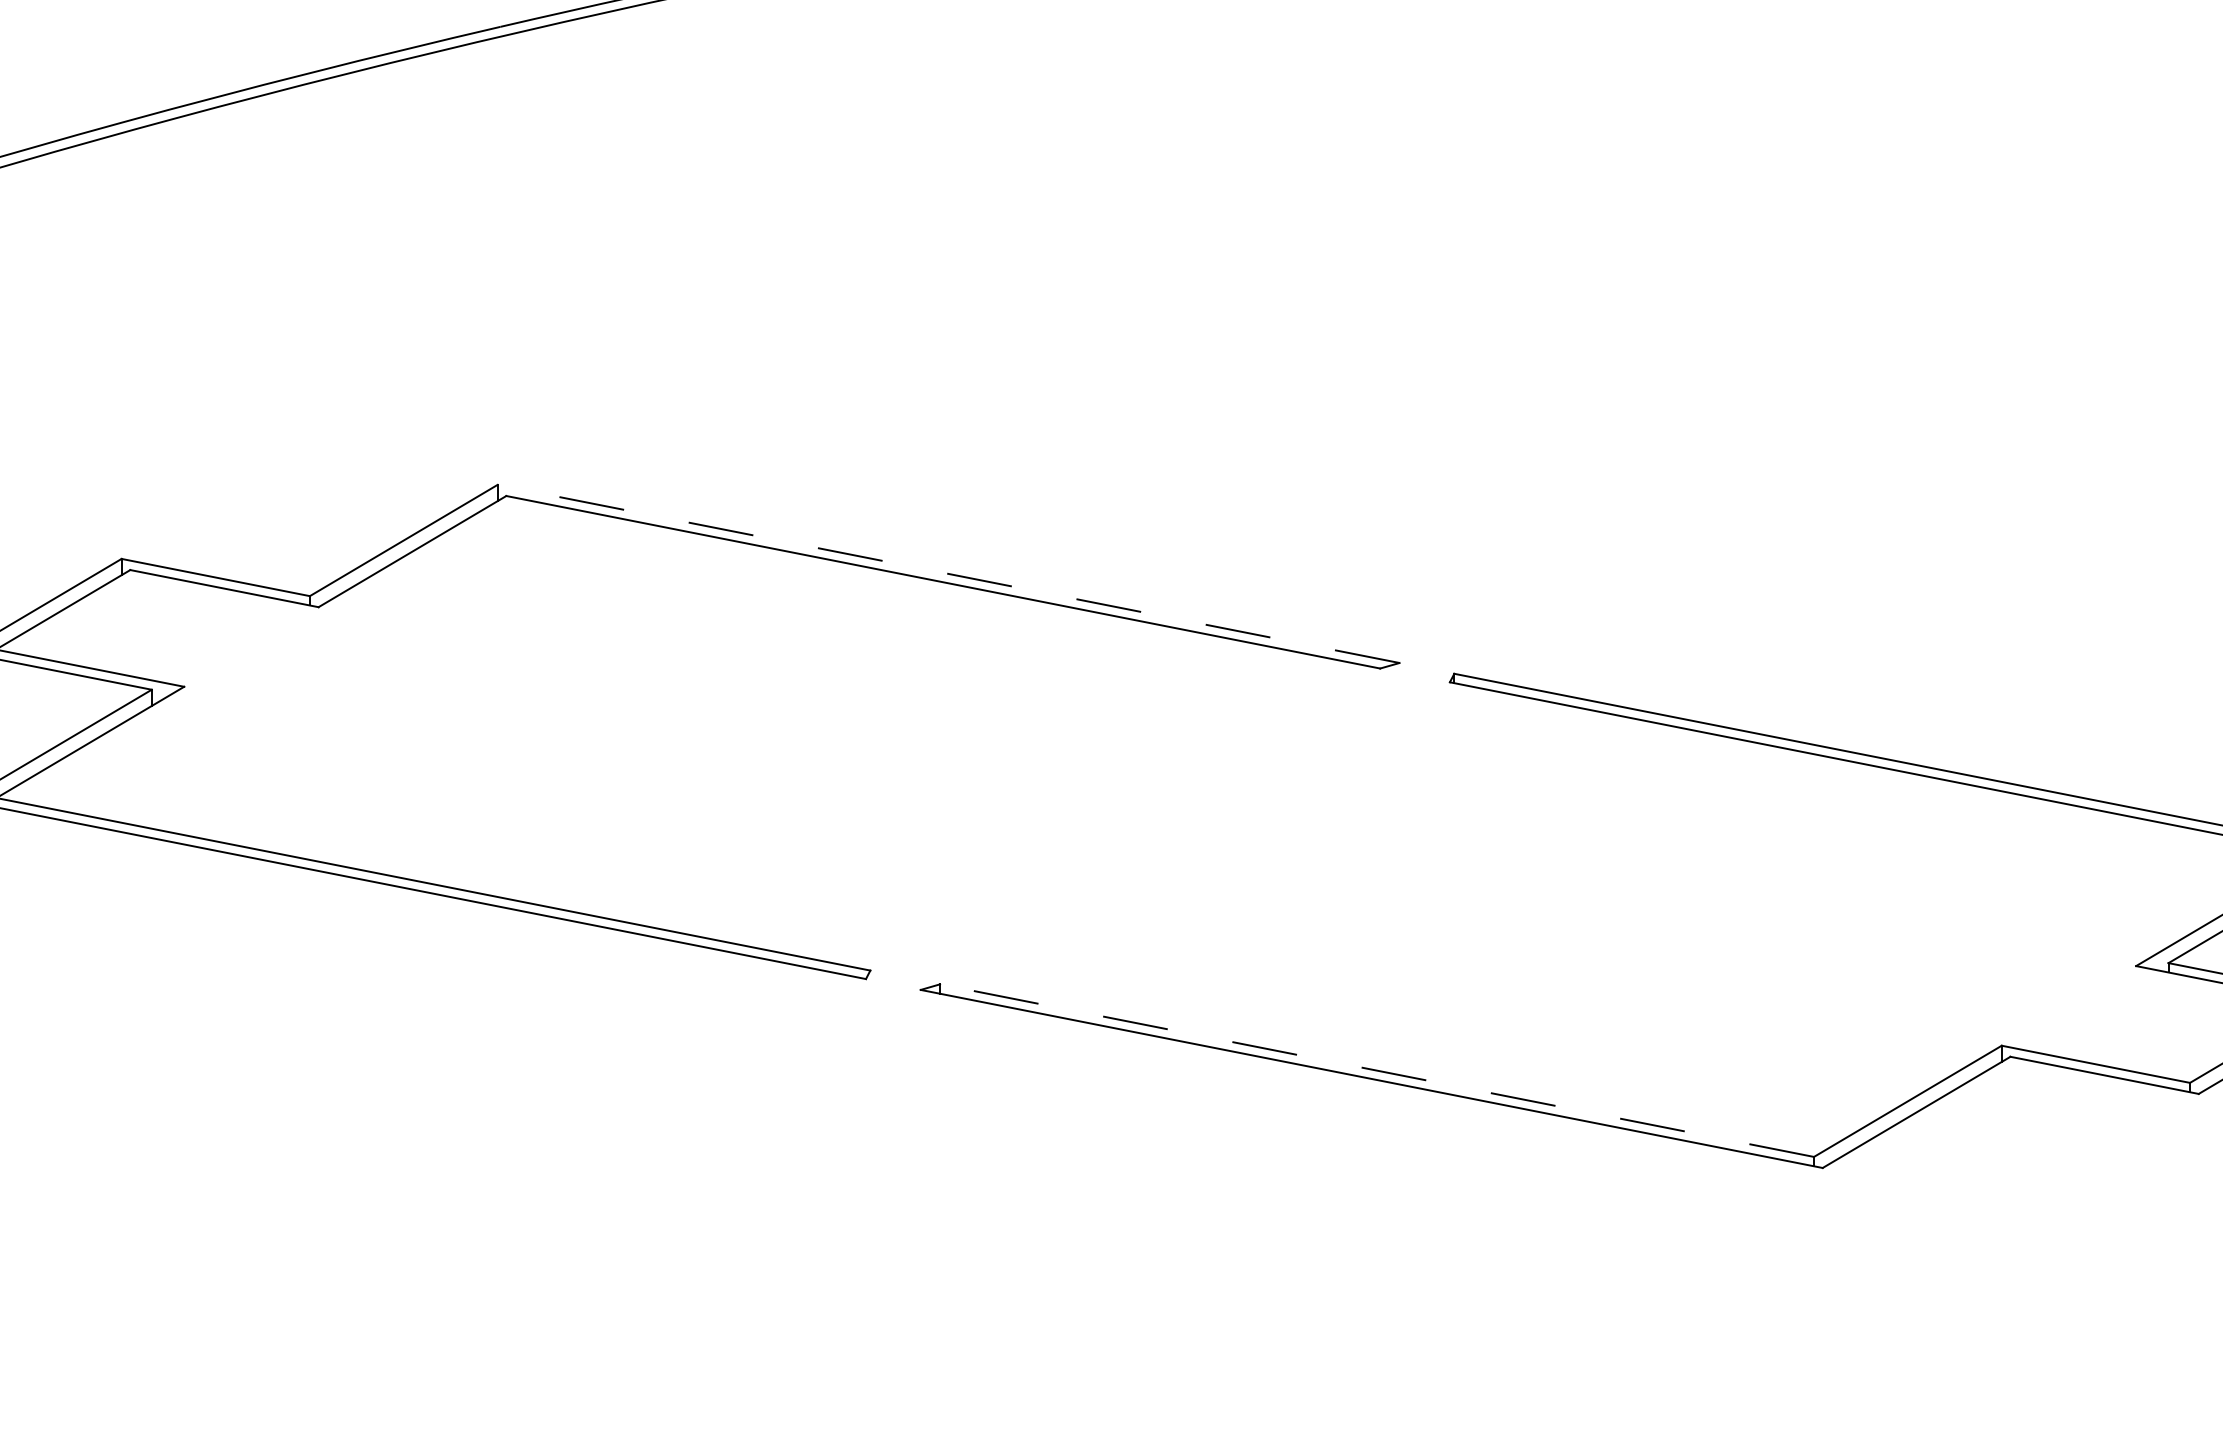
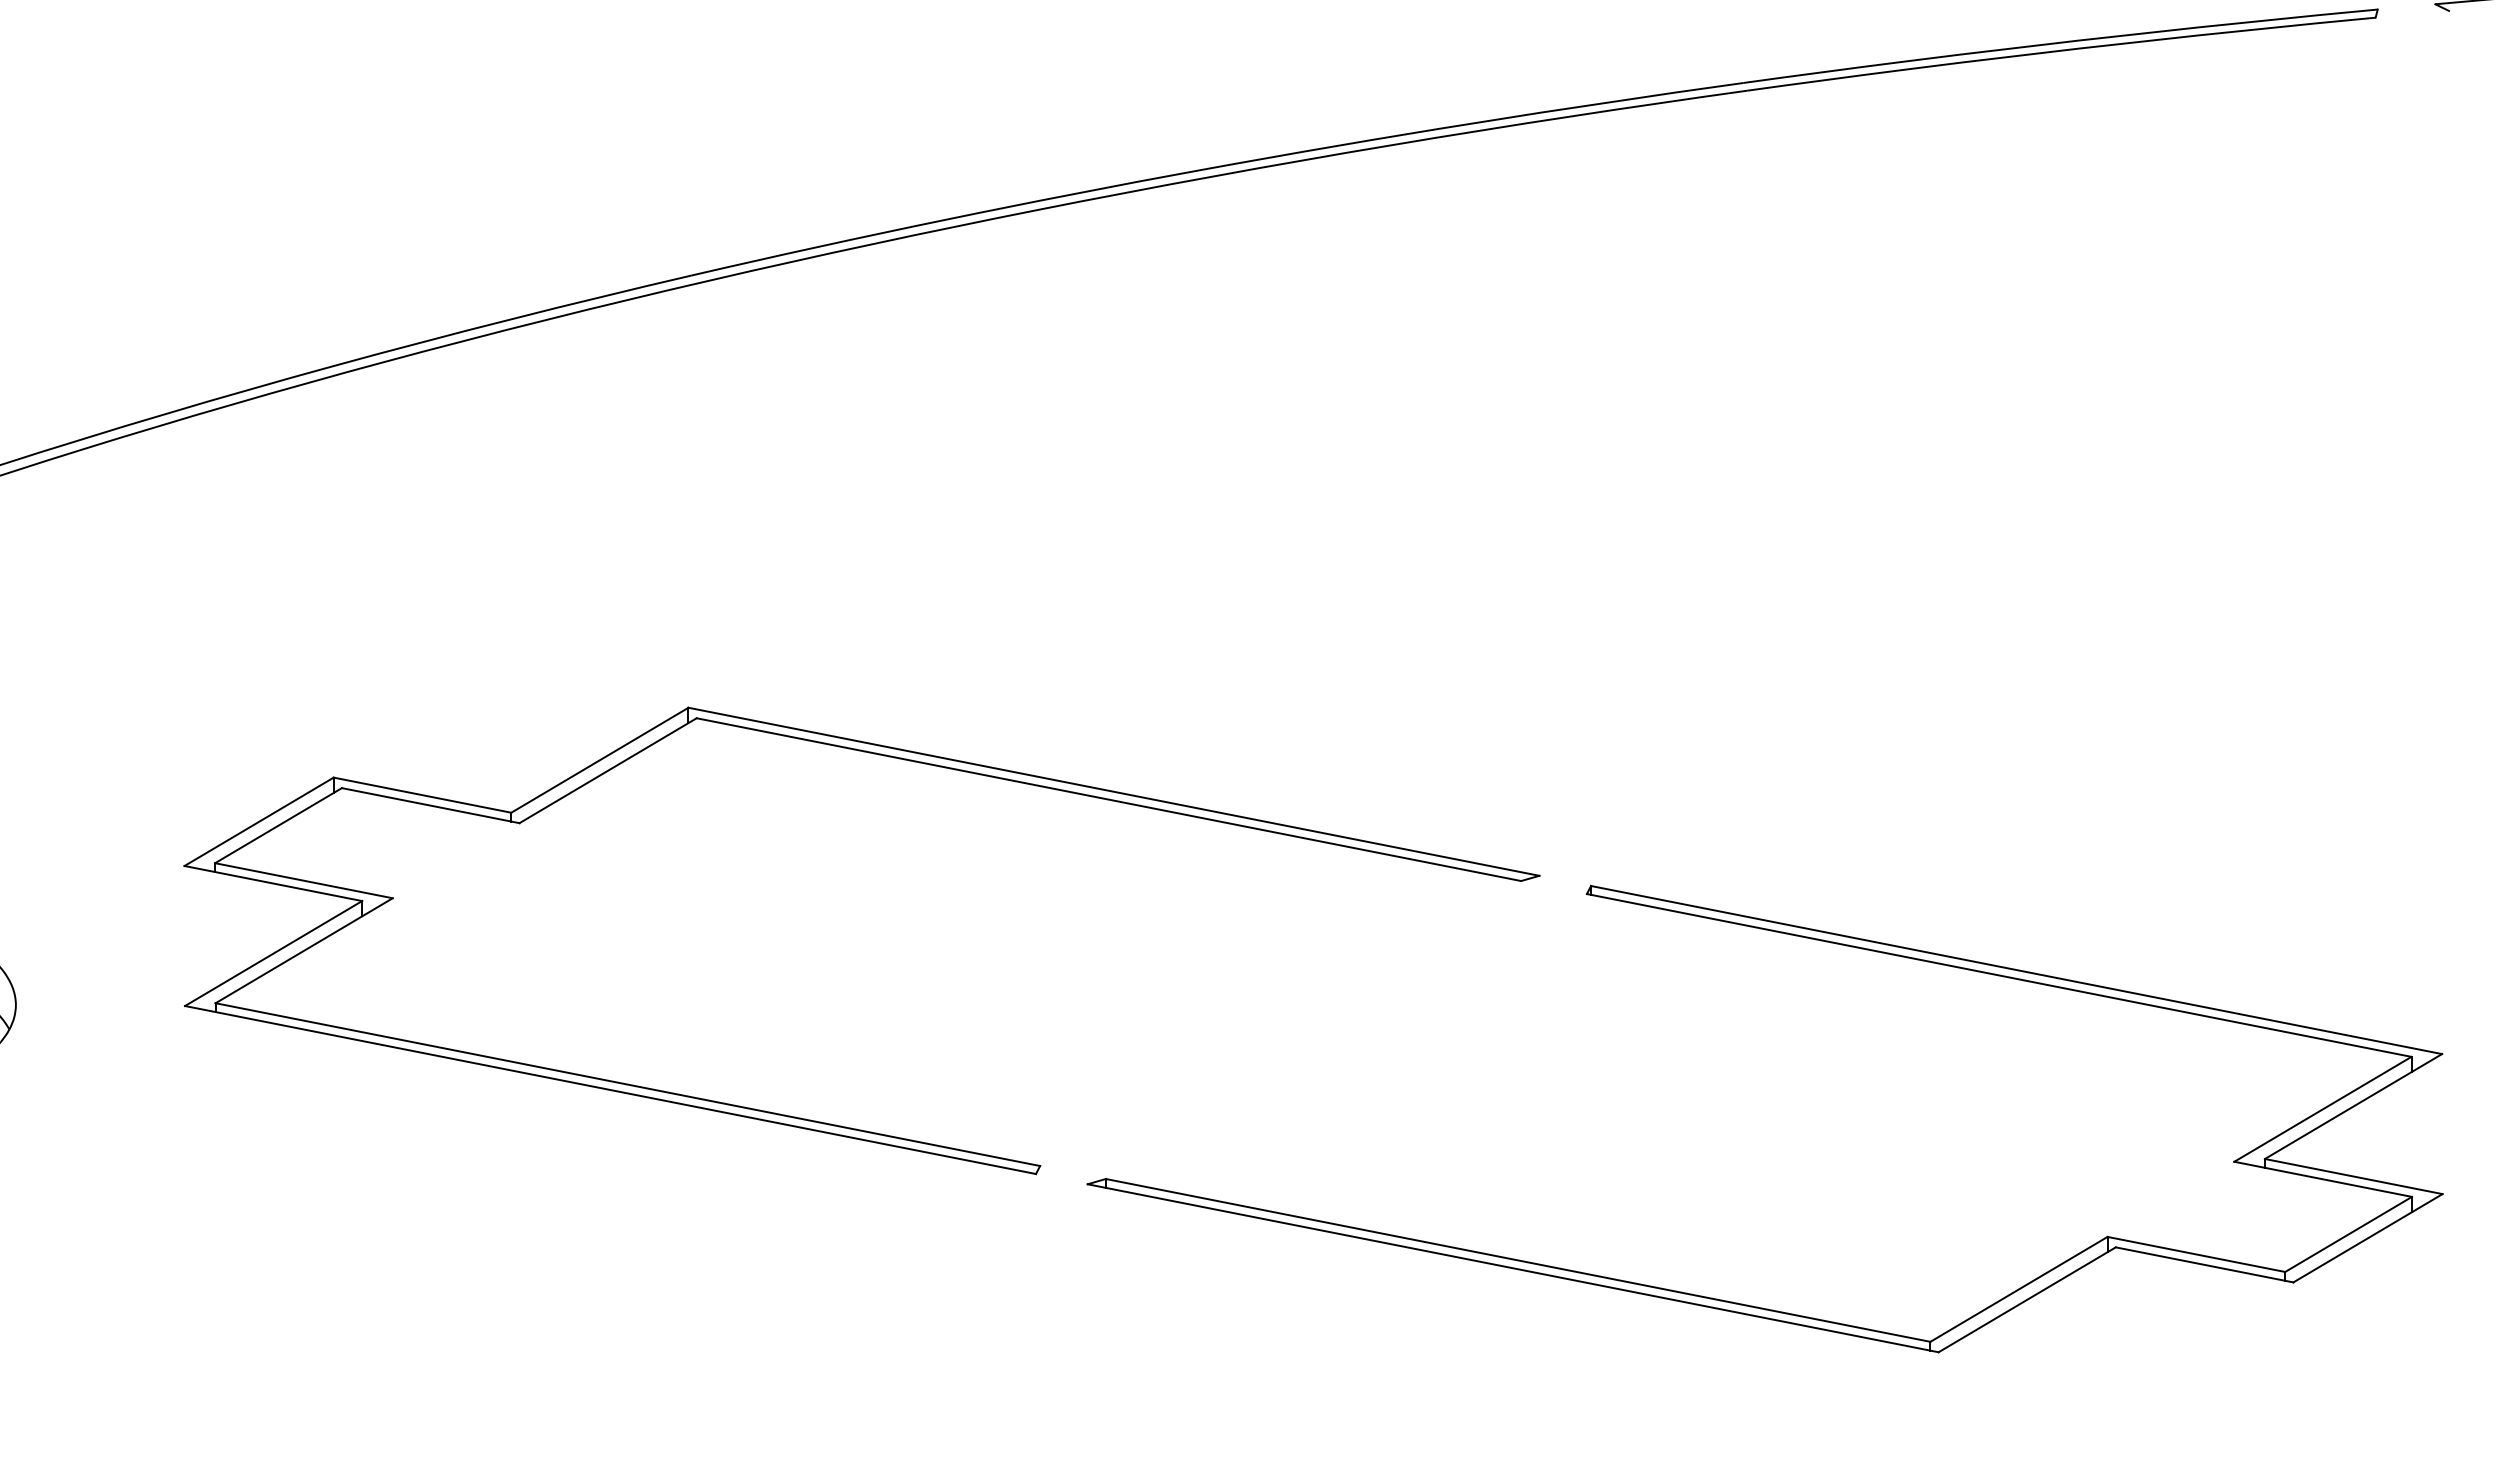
line: (948, 573) -> (1113, 791), dashed -> solid
line: (1376, 1070) -> (1517, 1260), dashed -> solid

